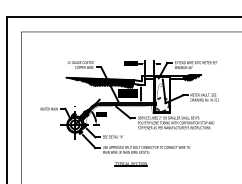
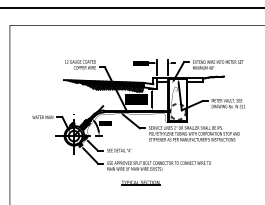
hatch: (191, 78) -> (212, 80), removed

